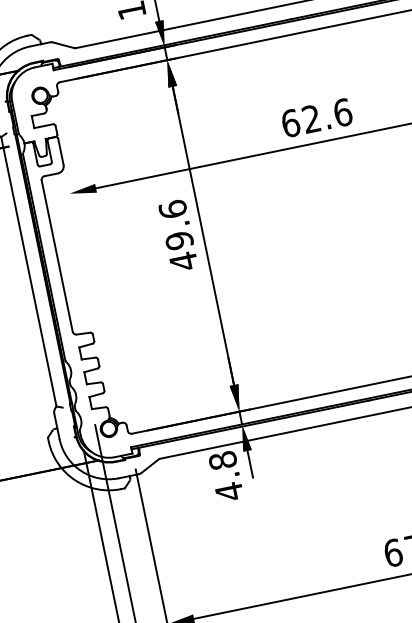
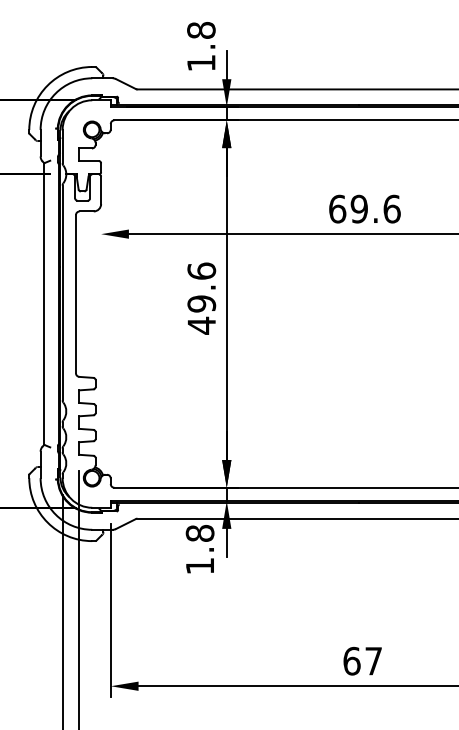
text: (310, 119) -> (358, 209), 62.6 -> 69.6
text: (228, 492) -> (199, 566), 4.8 -> 1.8

